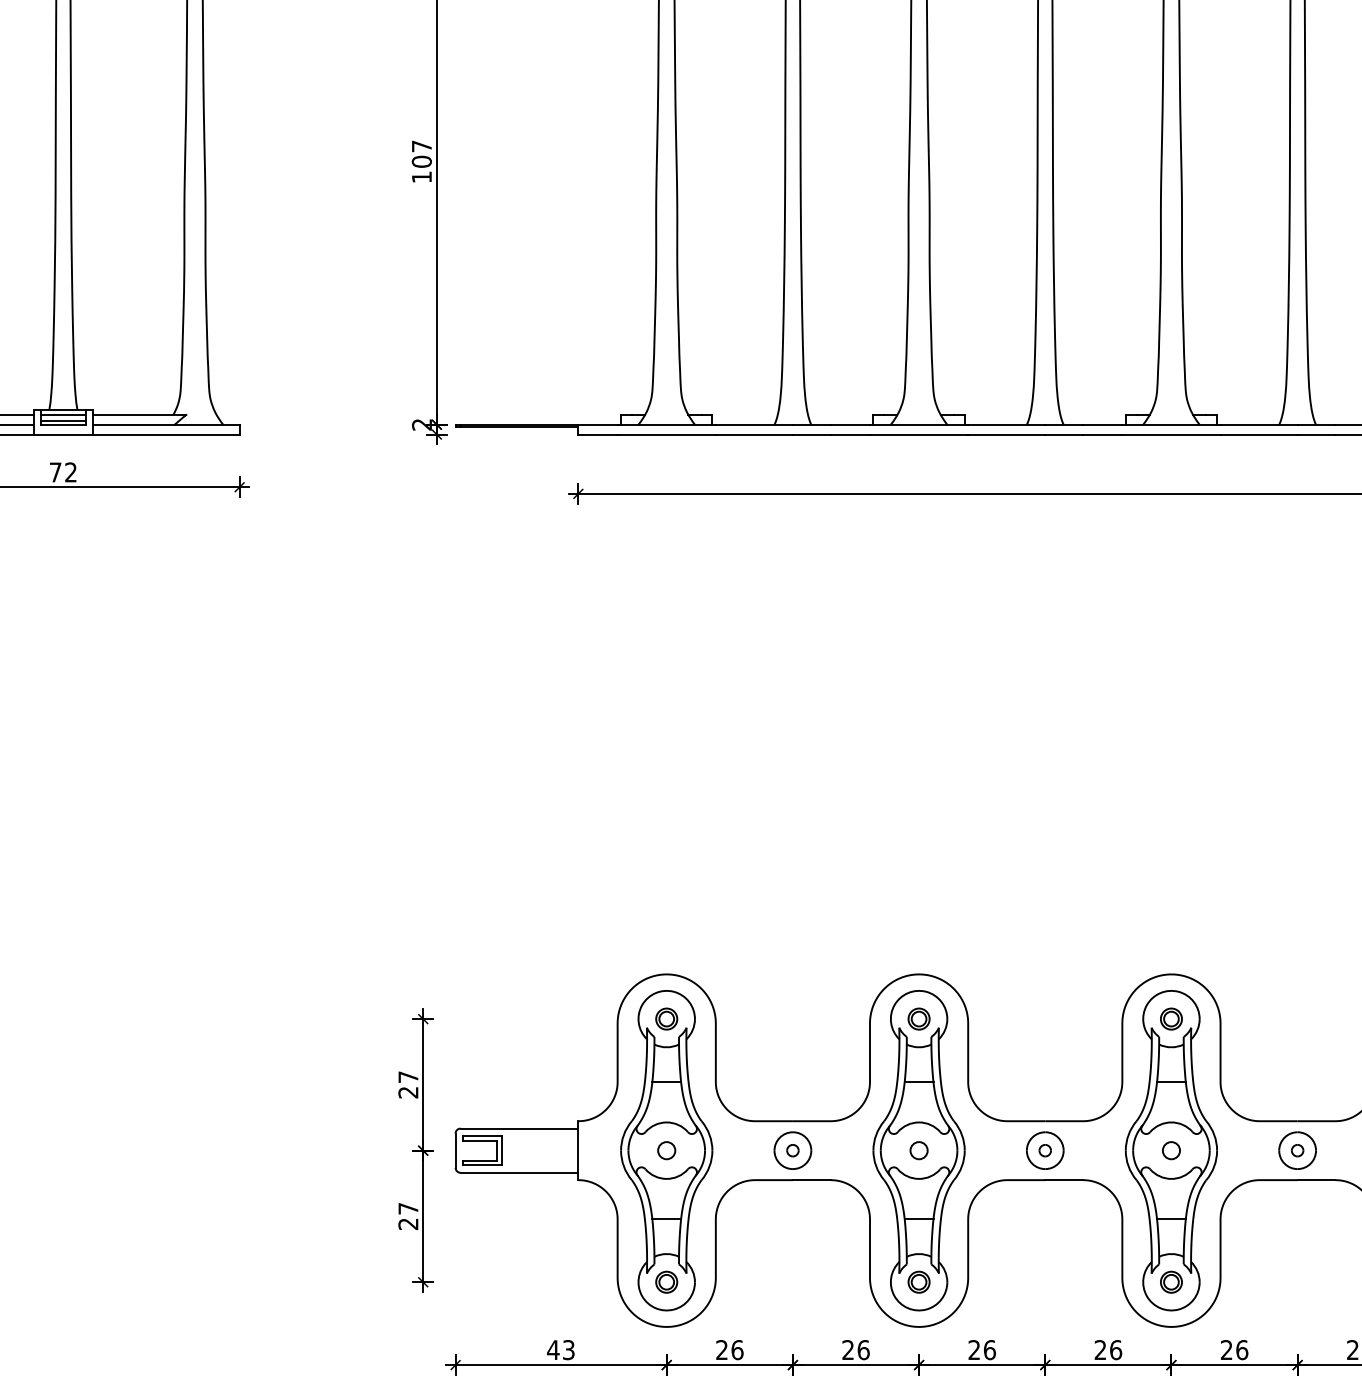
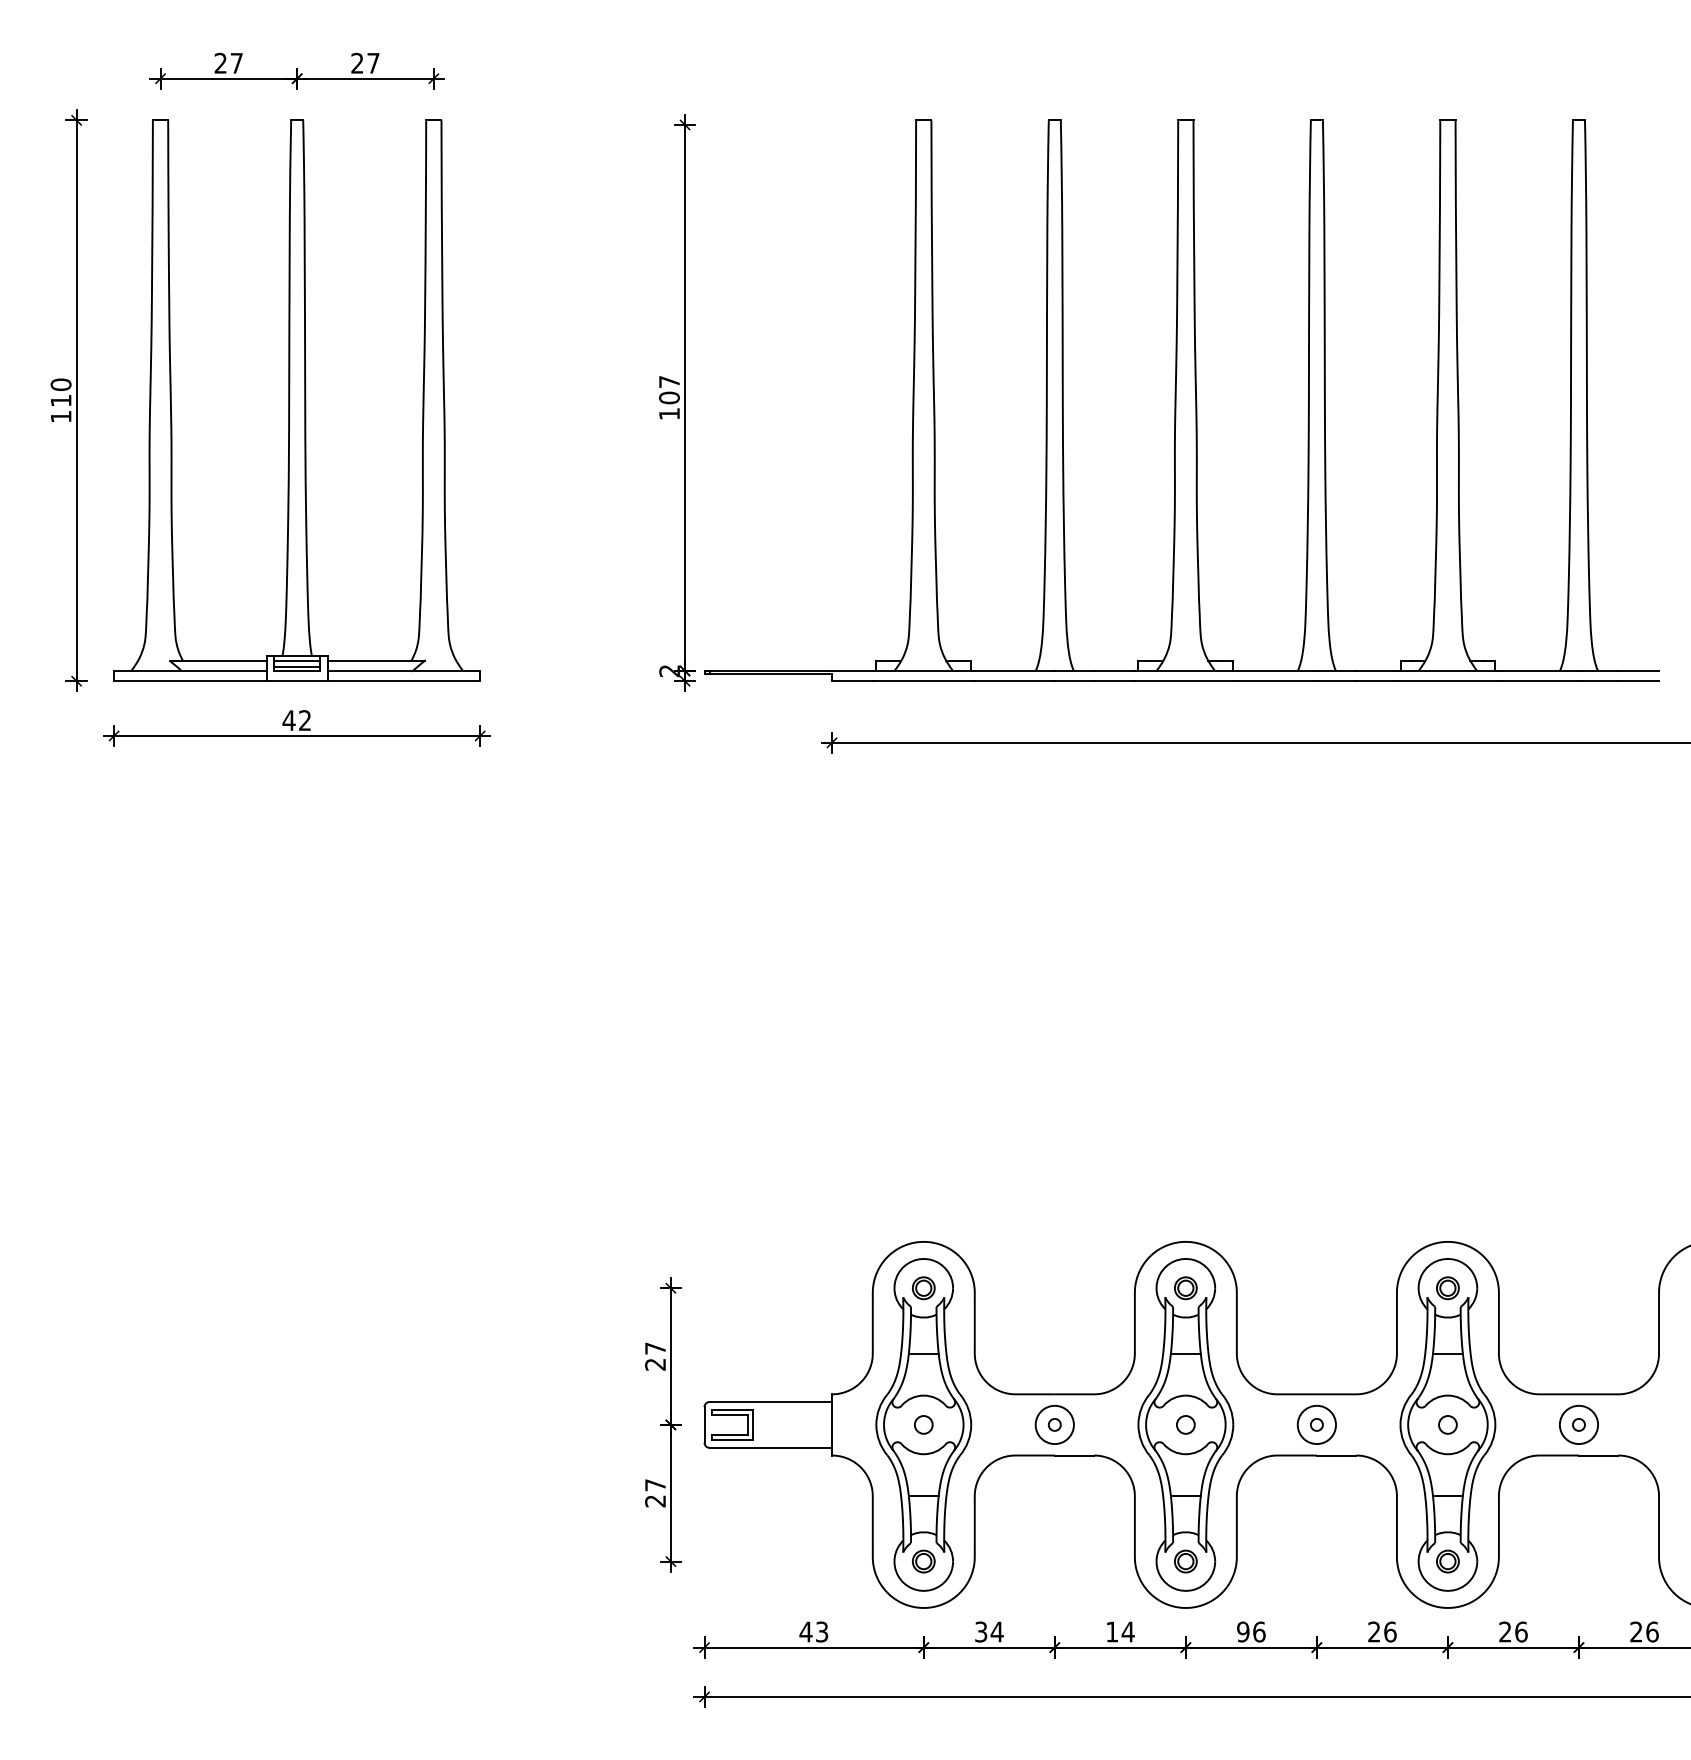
text: (55, 472) -> (288, 720), 72 -> 42
text: (730, 1349) -> (989, 1631), 26 -> 34
text: (856, 1349) -> (1120, 1631), 26 -> 14
text: (974, 1349) -> (1243, 1631), 26 -> 96

